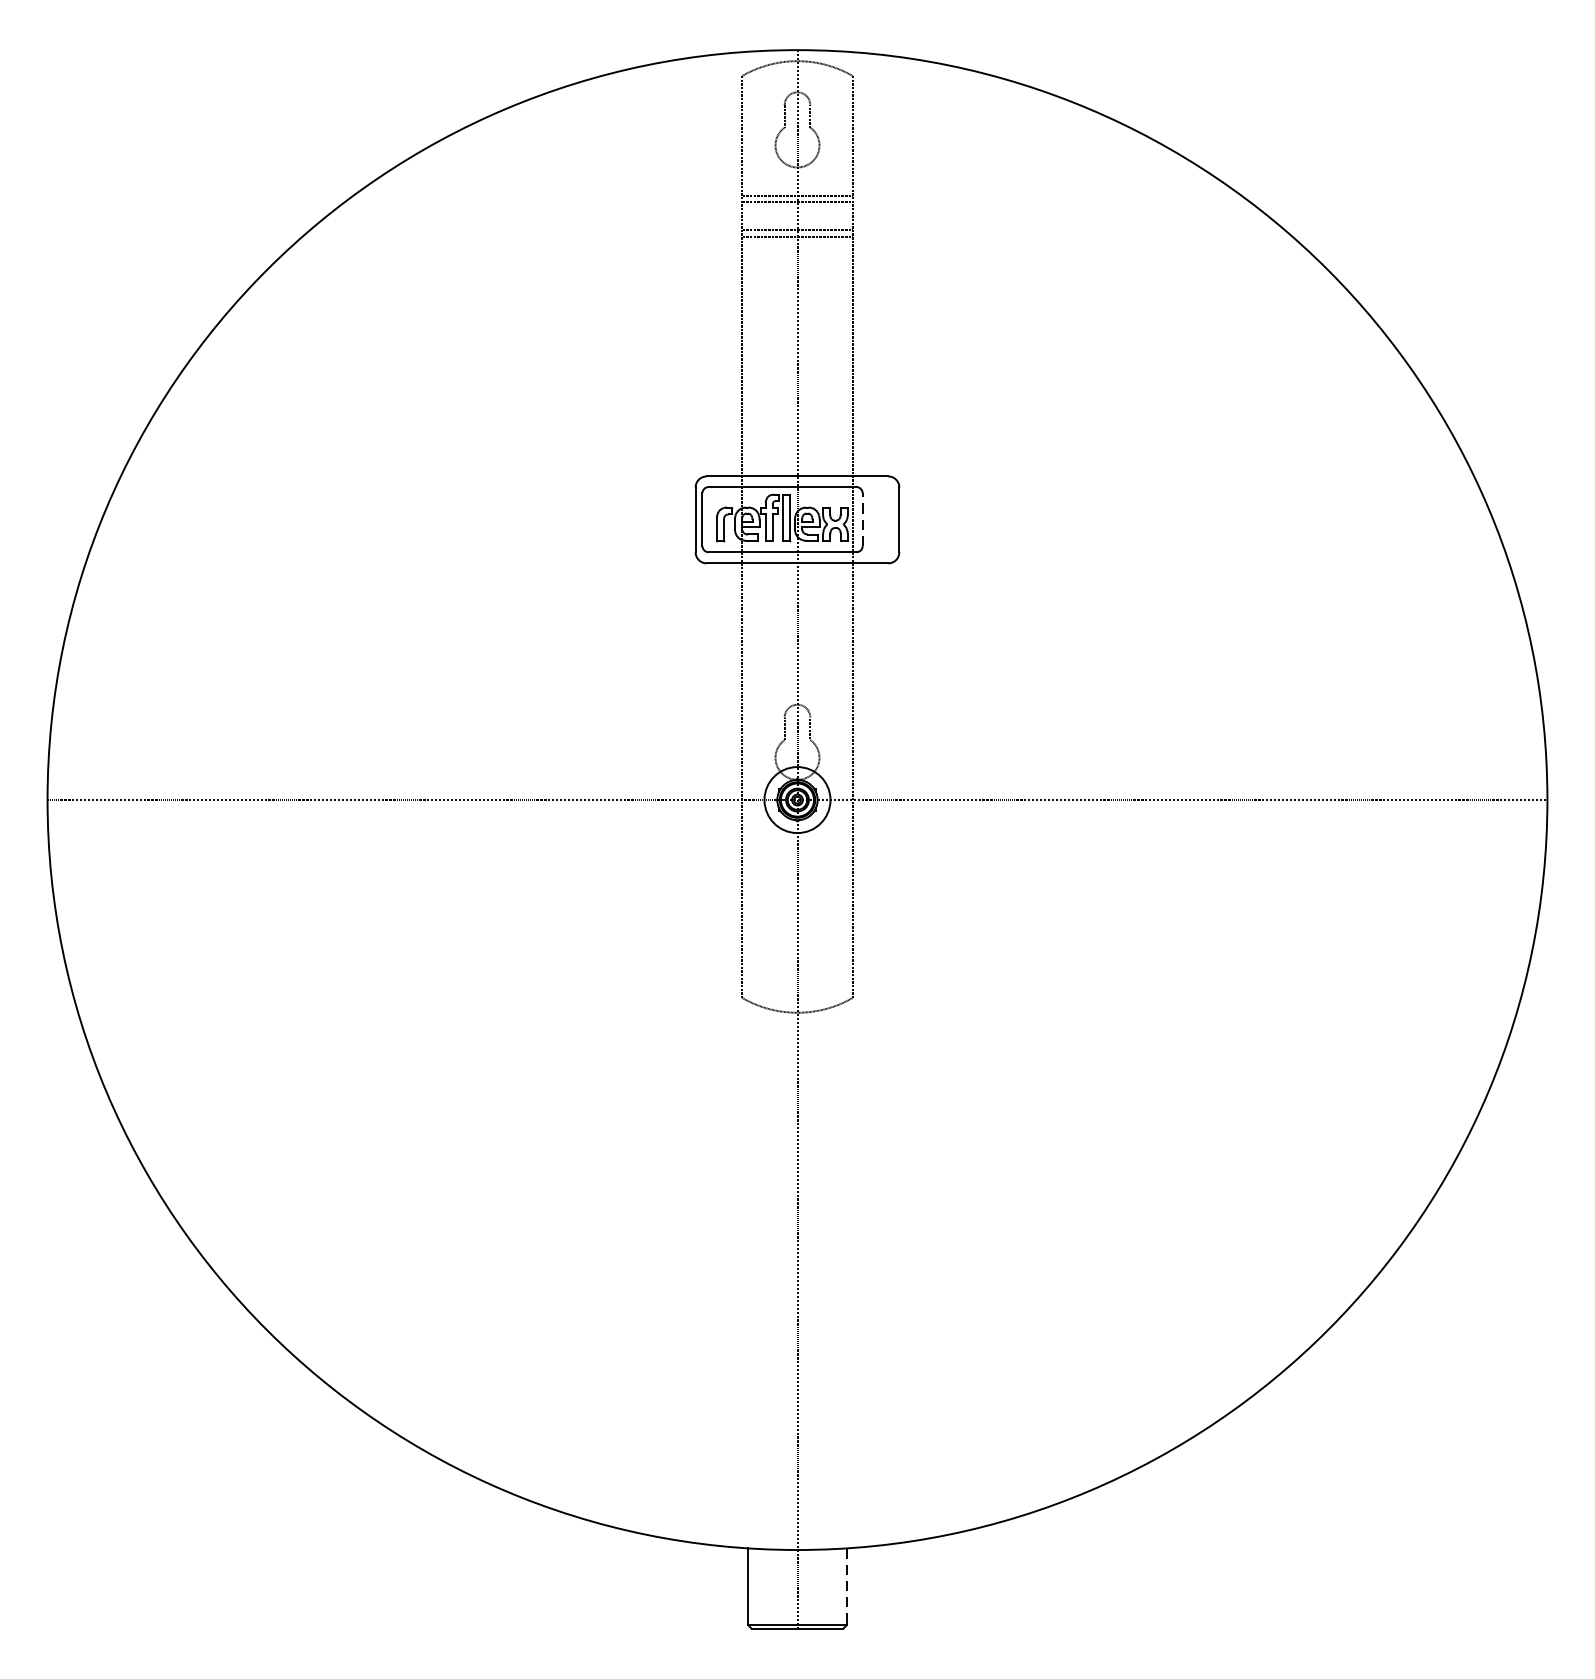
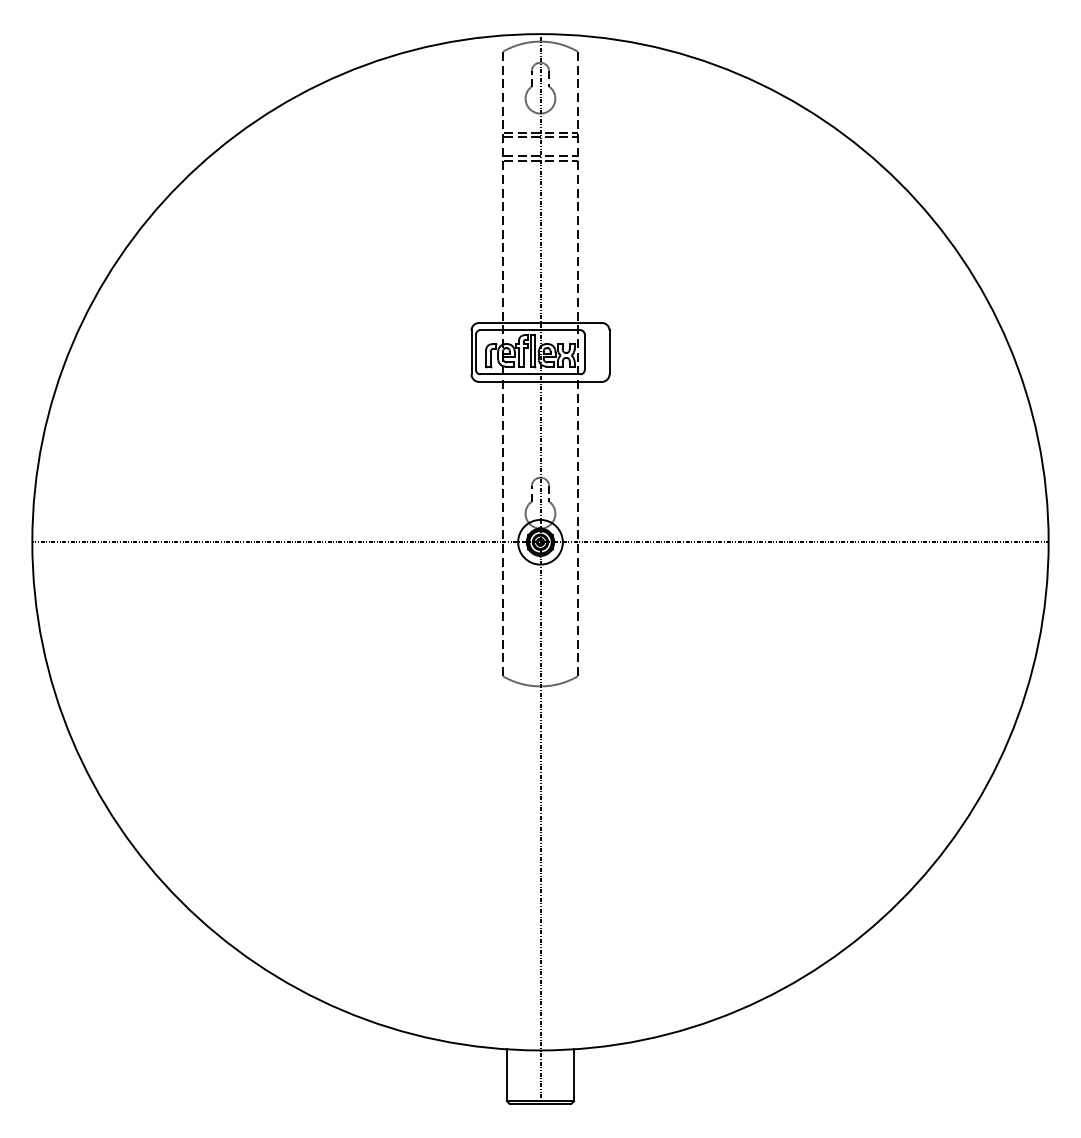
line: (862, 519) -> (584, 352), dashed -> solid
line: (846, 1586) -> (573, 1075), dashed -> solid

